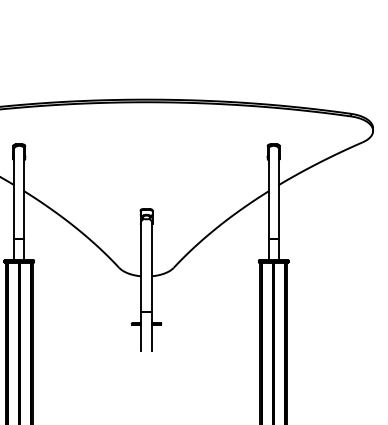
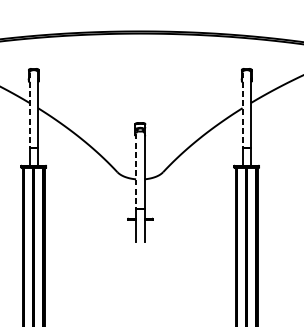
line: (14, 194) -> (29, 110), solid -> dashed
line: (268, 194) -> (242, 110), solid -> dashed
line: (141, 267) -> (136, 171), solid -> dashed

